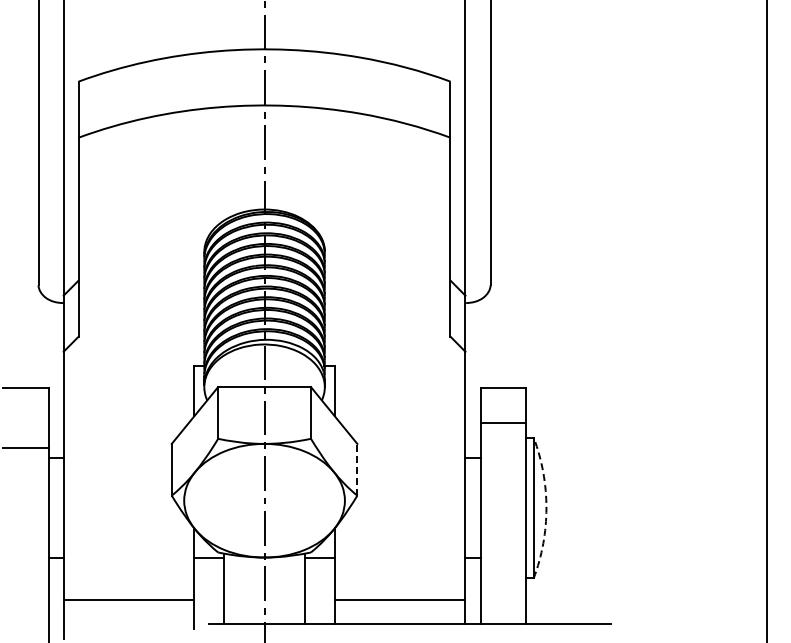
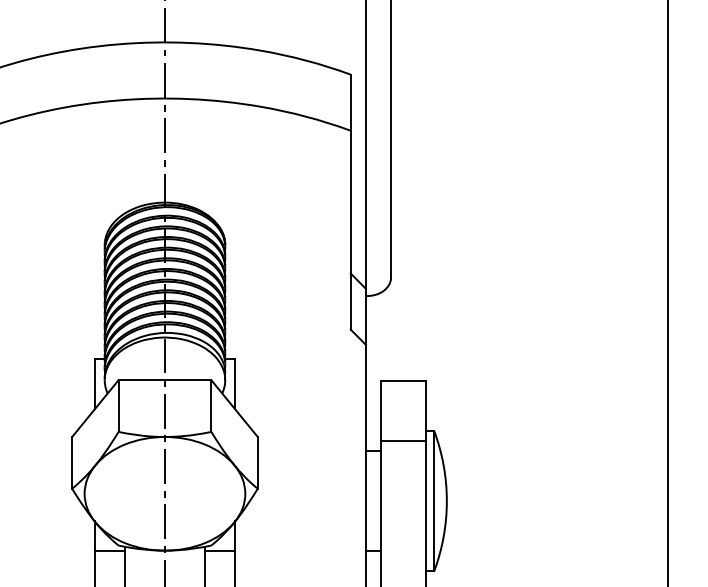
line: (502, 422) -> (402, 440), moved
line: (357, 469) -> (257, 462), dashed -> solid
arc: (546, 508) -> (446, 501), dashed -> solid

